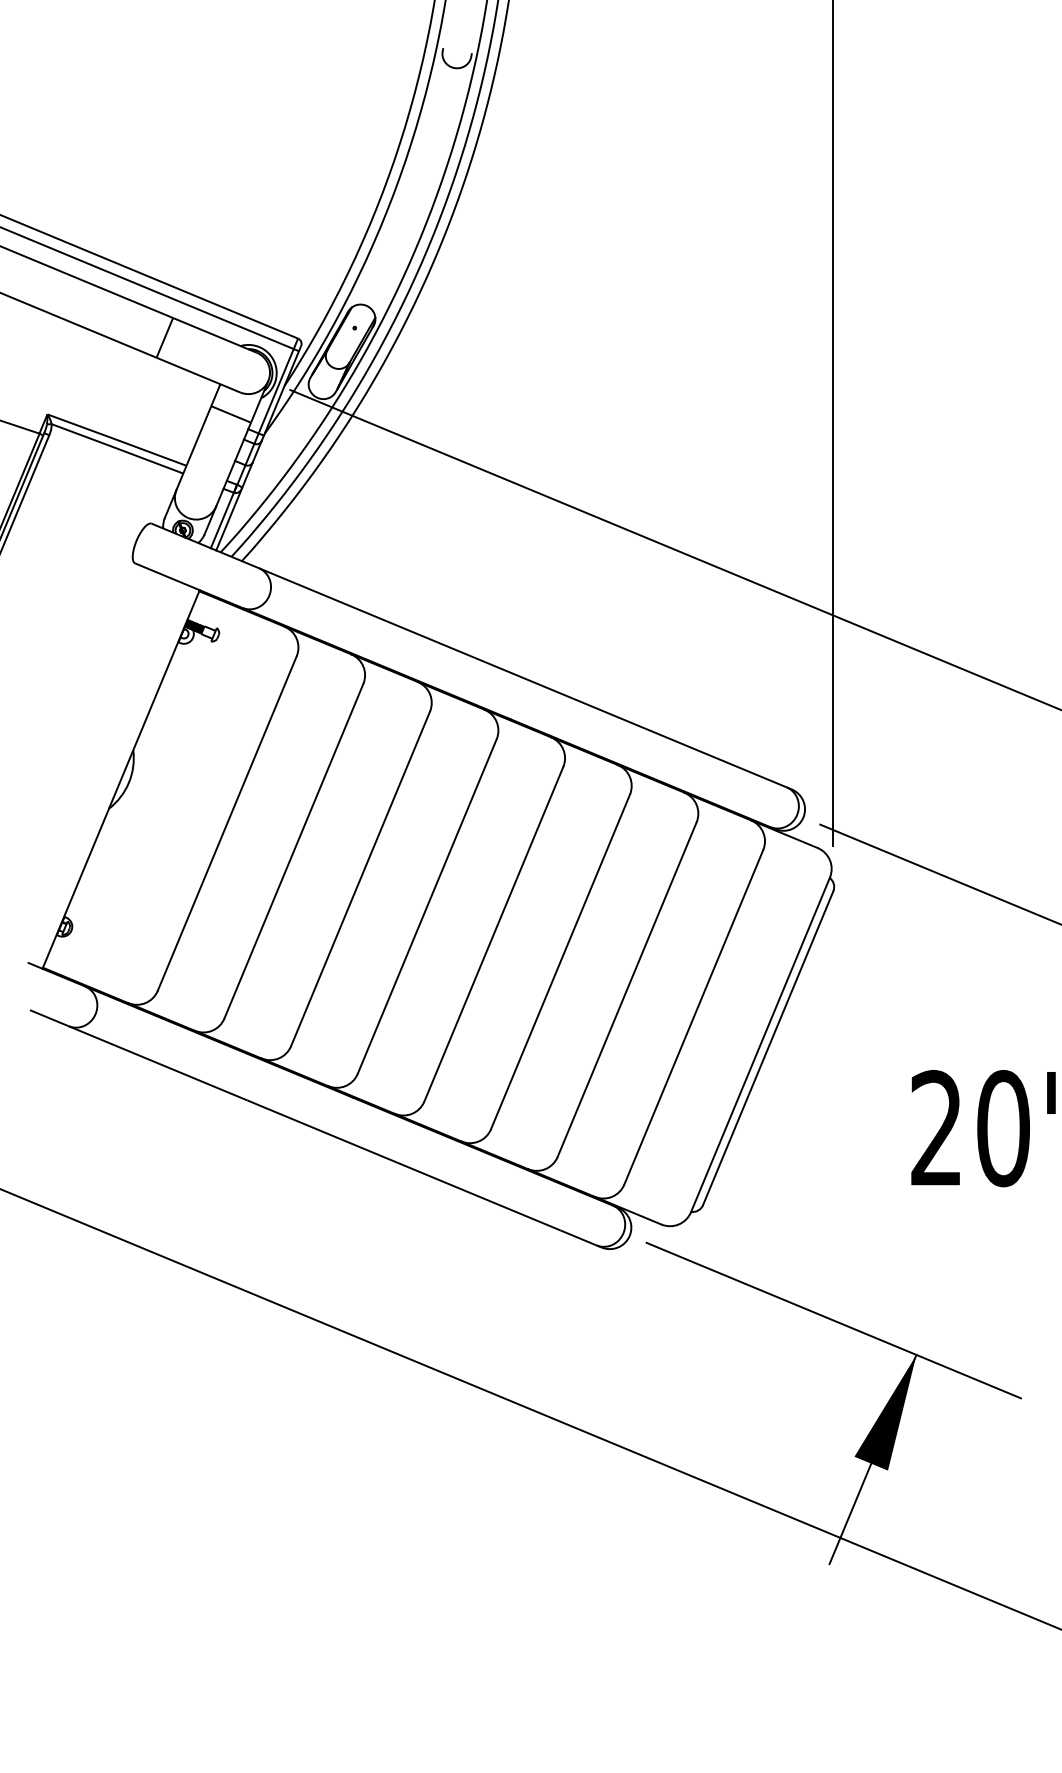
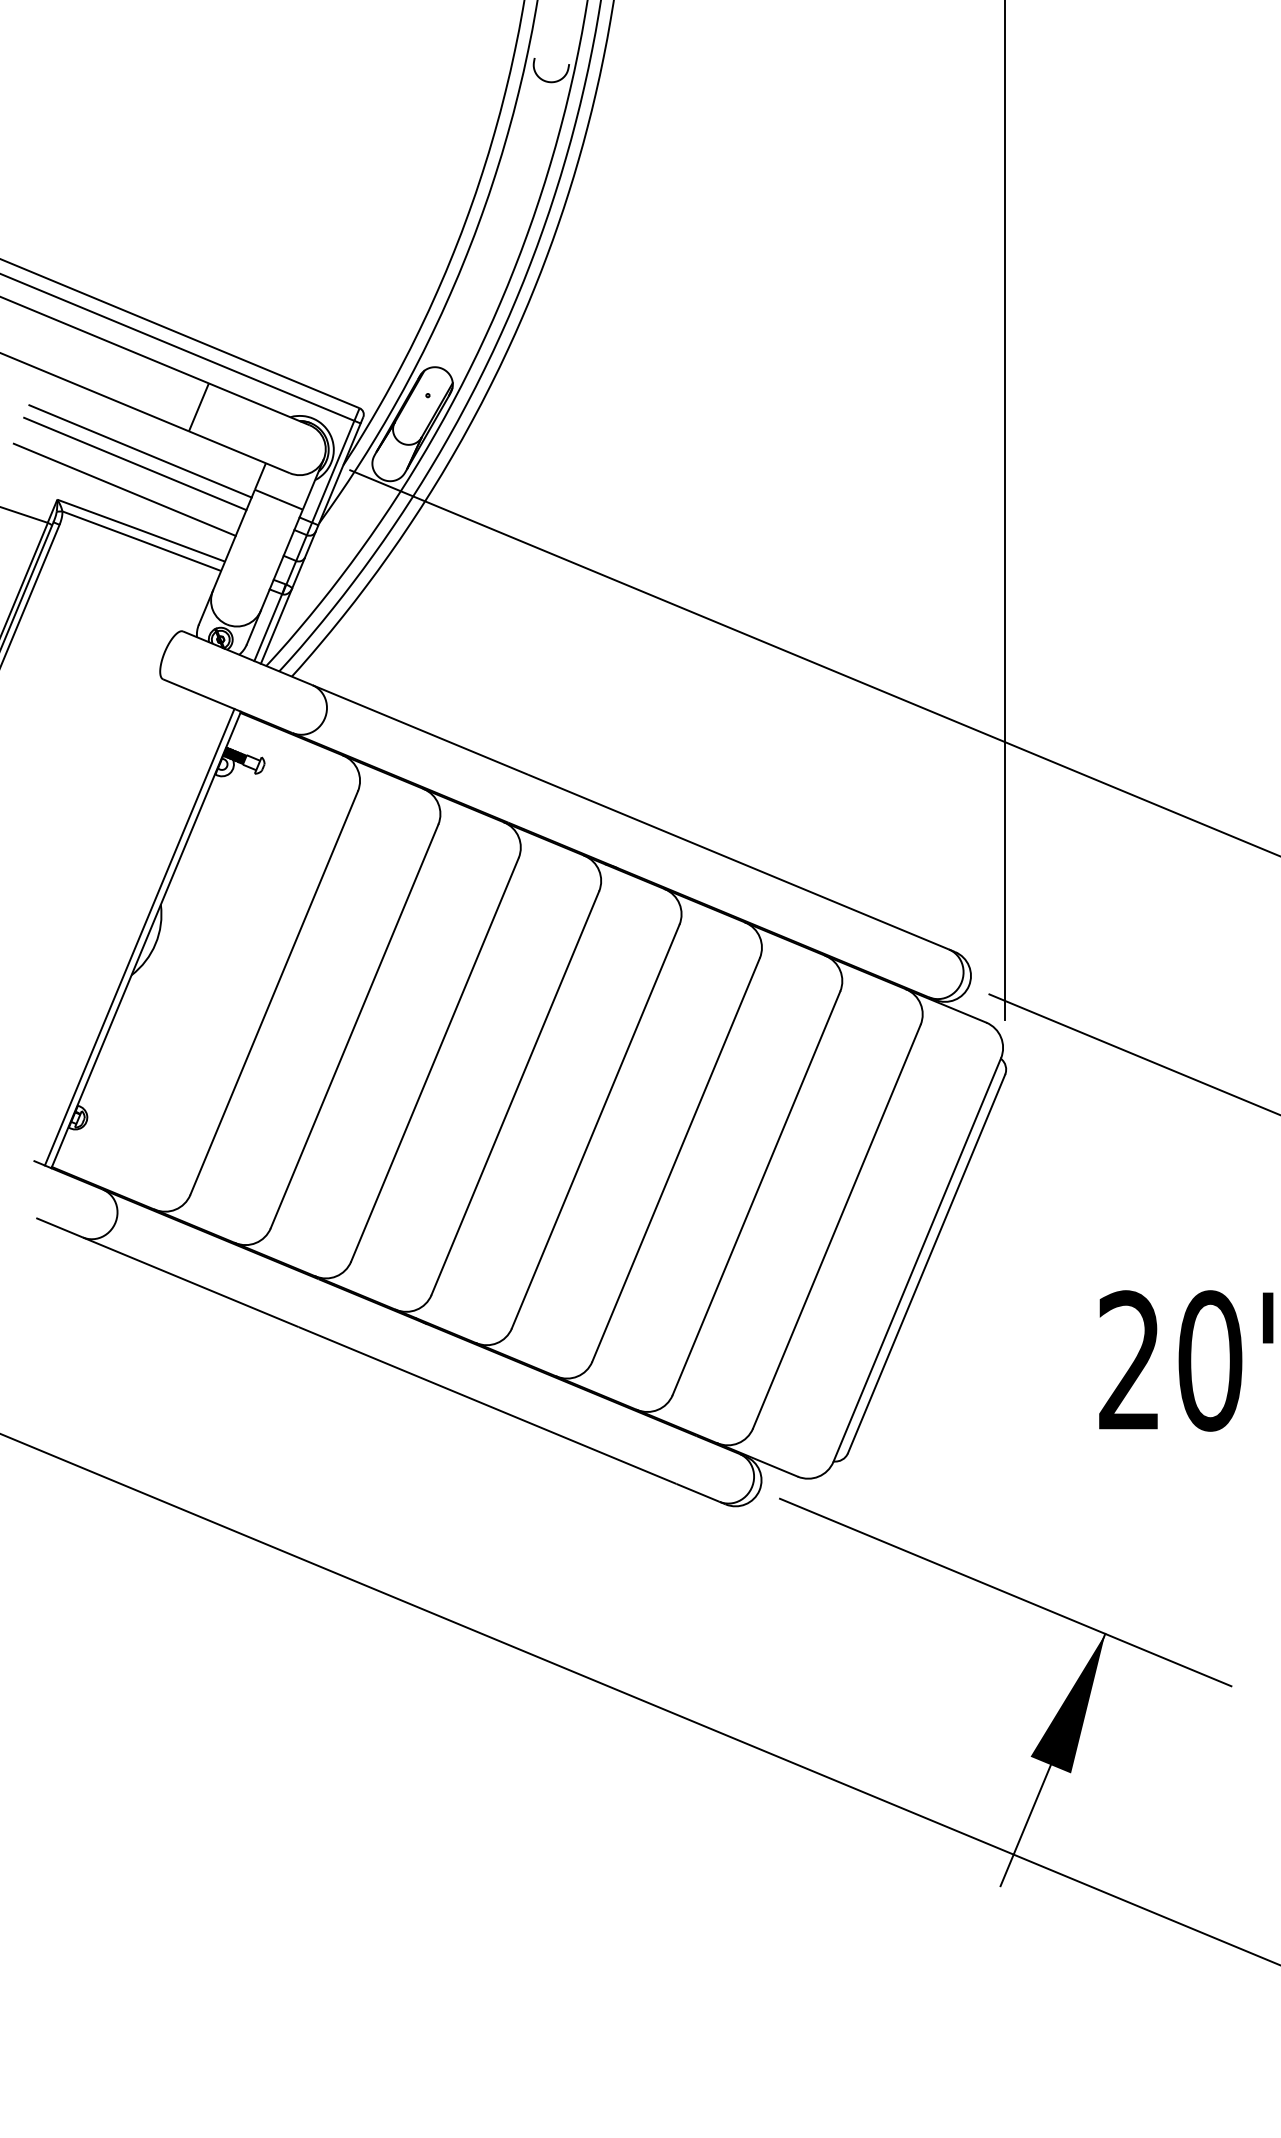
line: (116, 374) -> (140, 451), added
line: (112, 384) -> (135, 463), added
line: (103, 405) -> (124, 489), added
line: (115, 776) -> (139, 936), added

